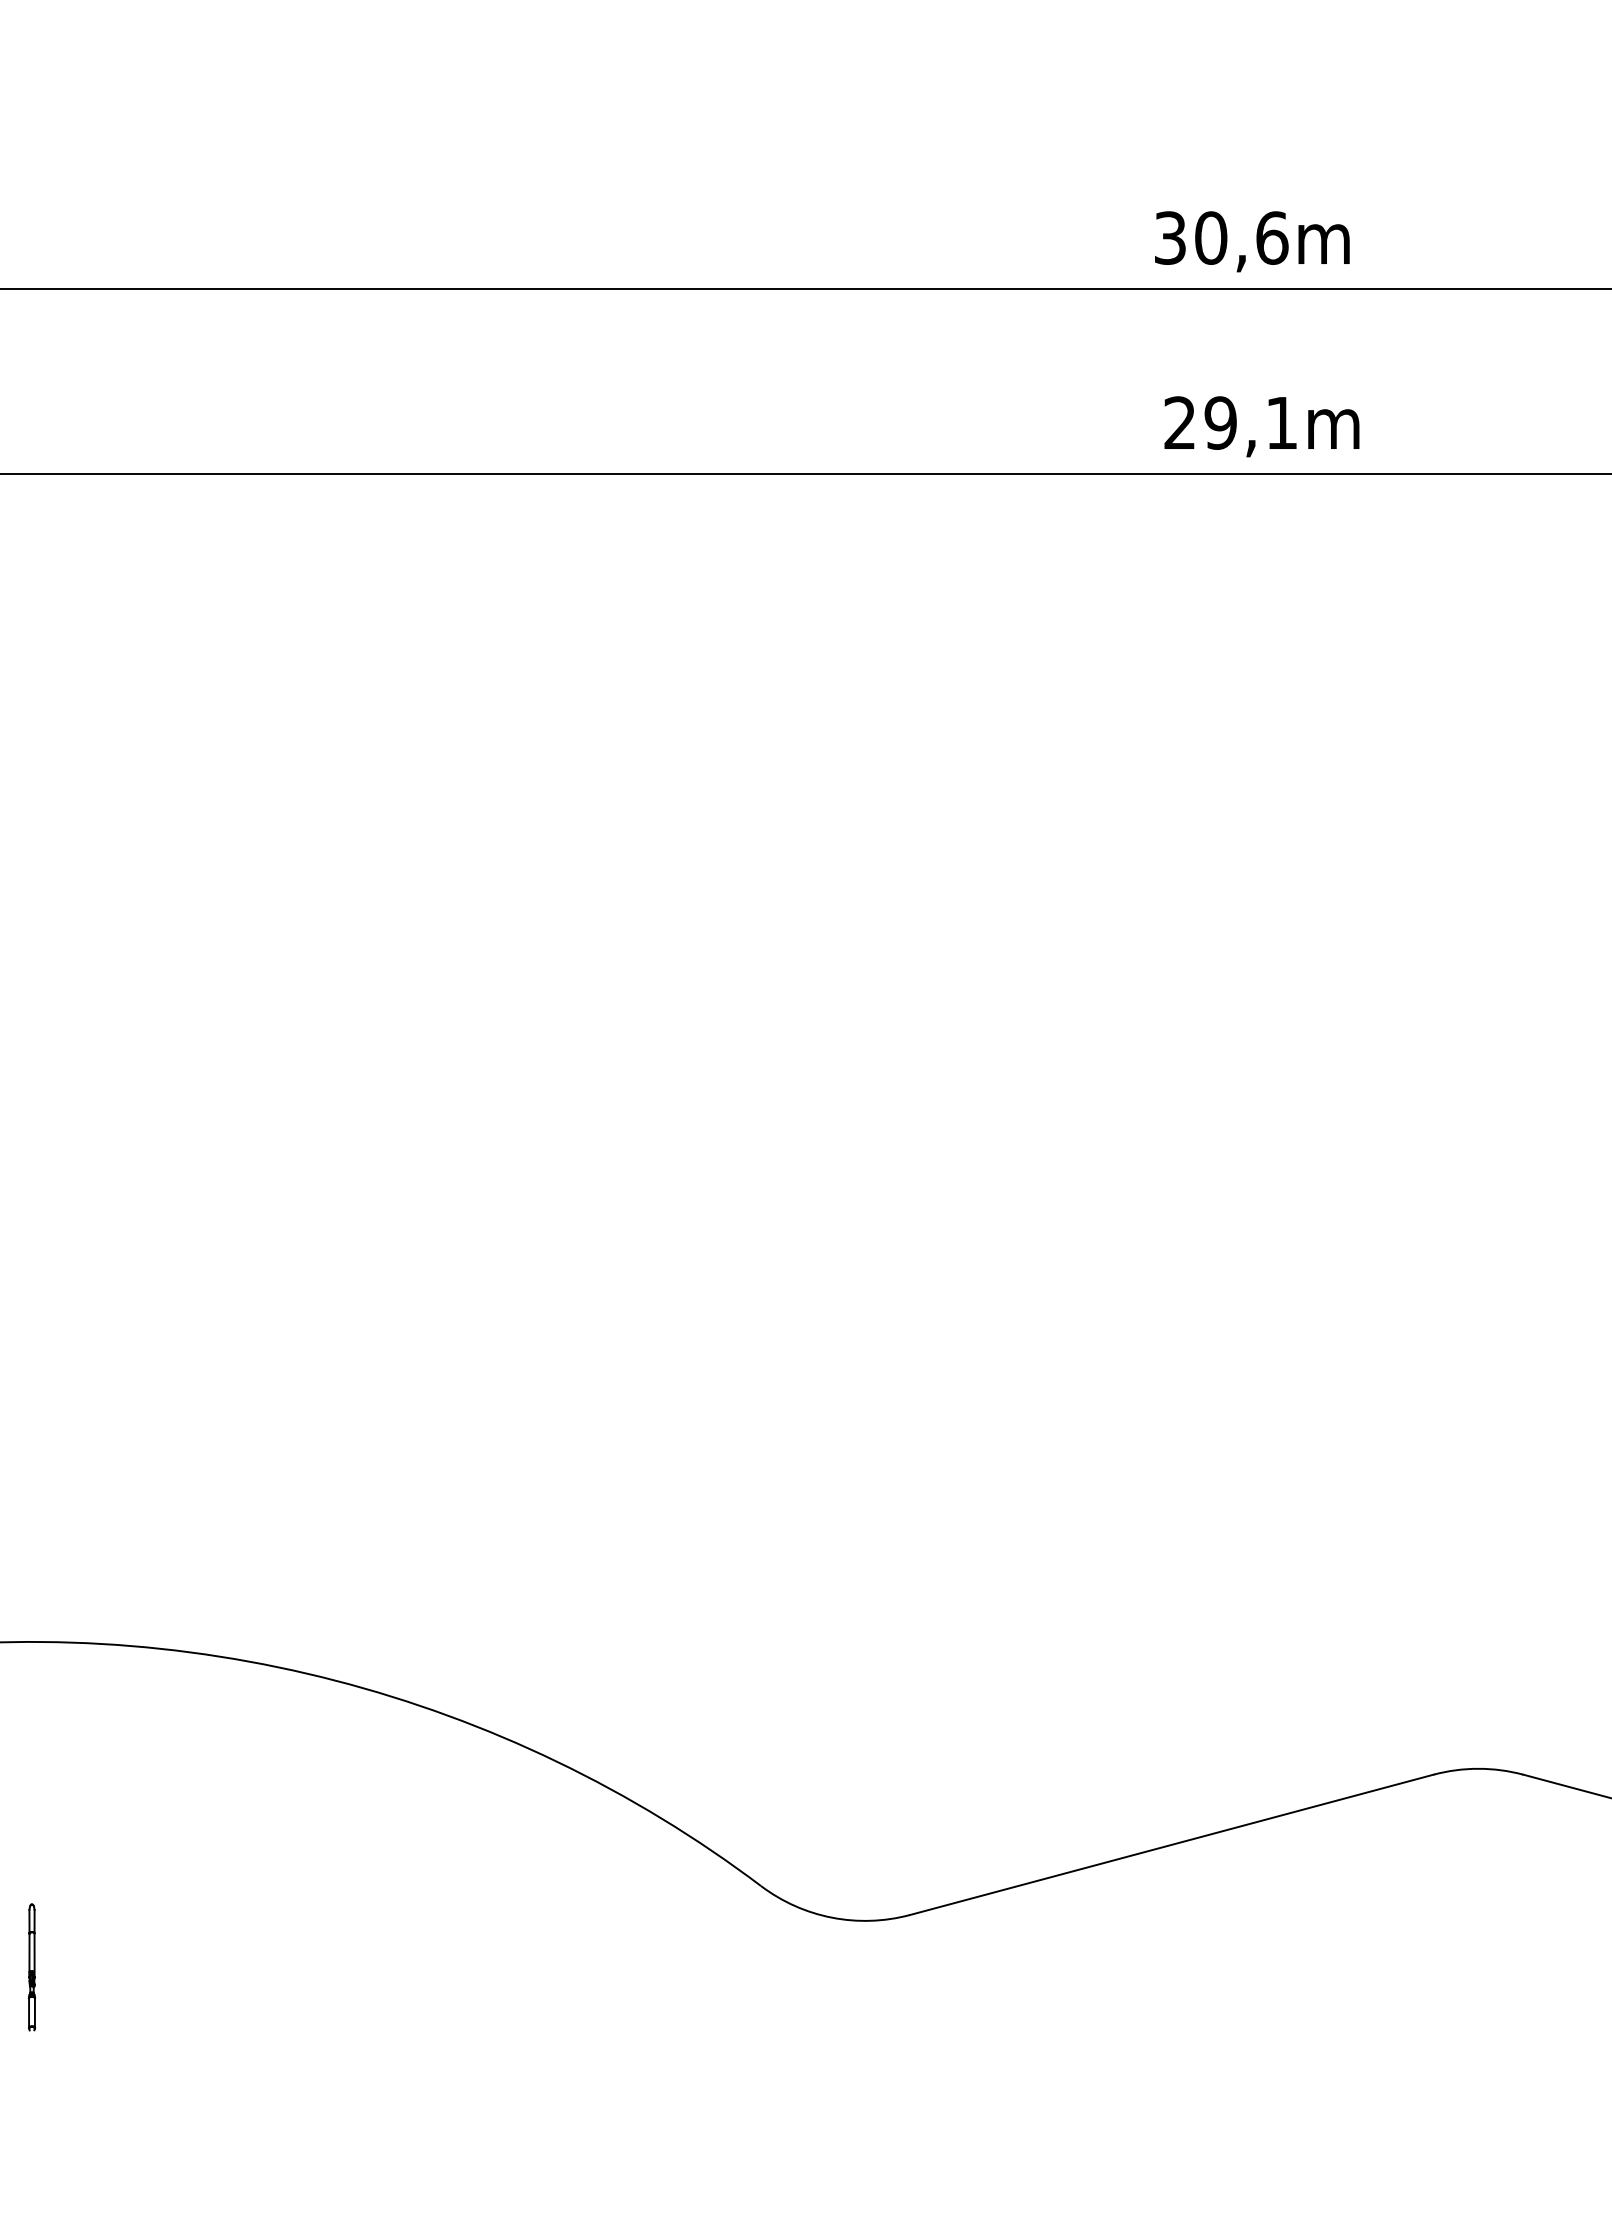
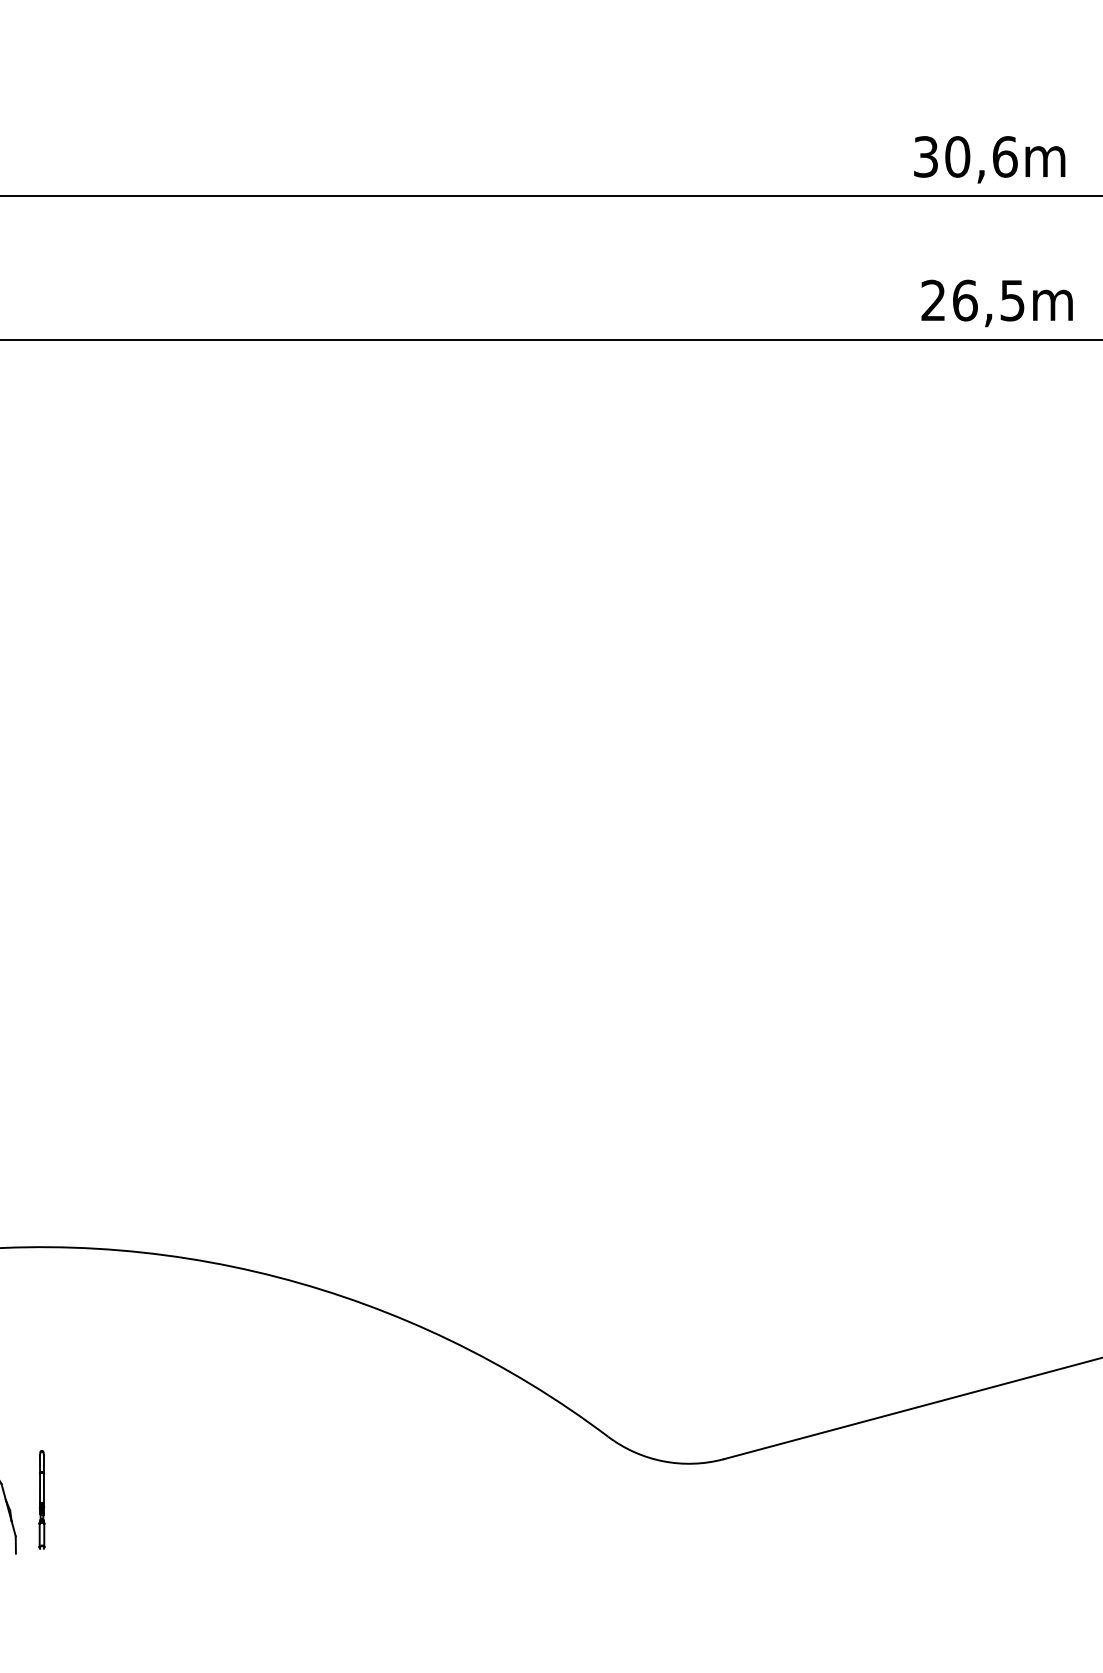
text: (1250, 422) -> (988, 300), 29,1m -> 26,5m

